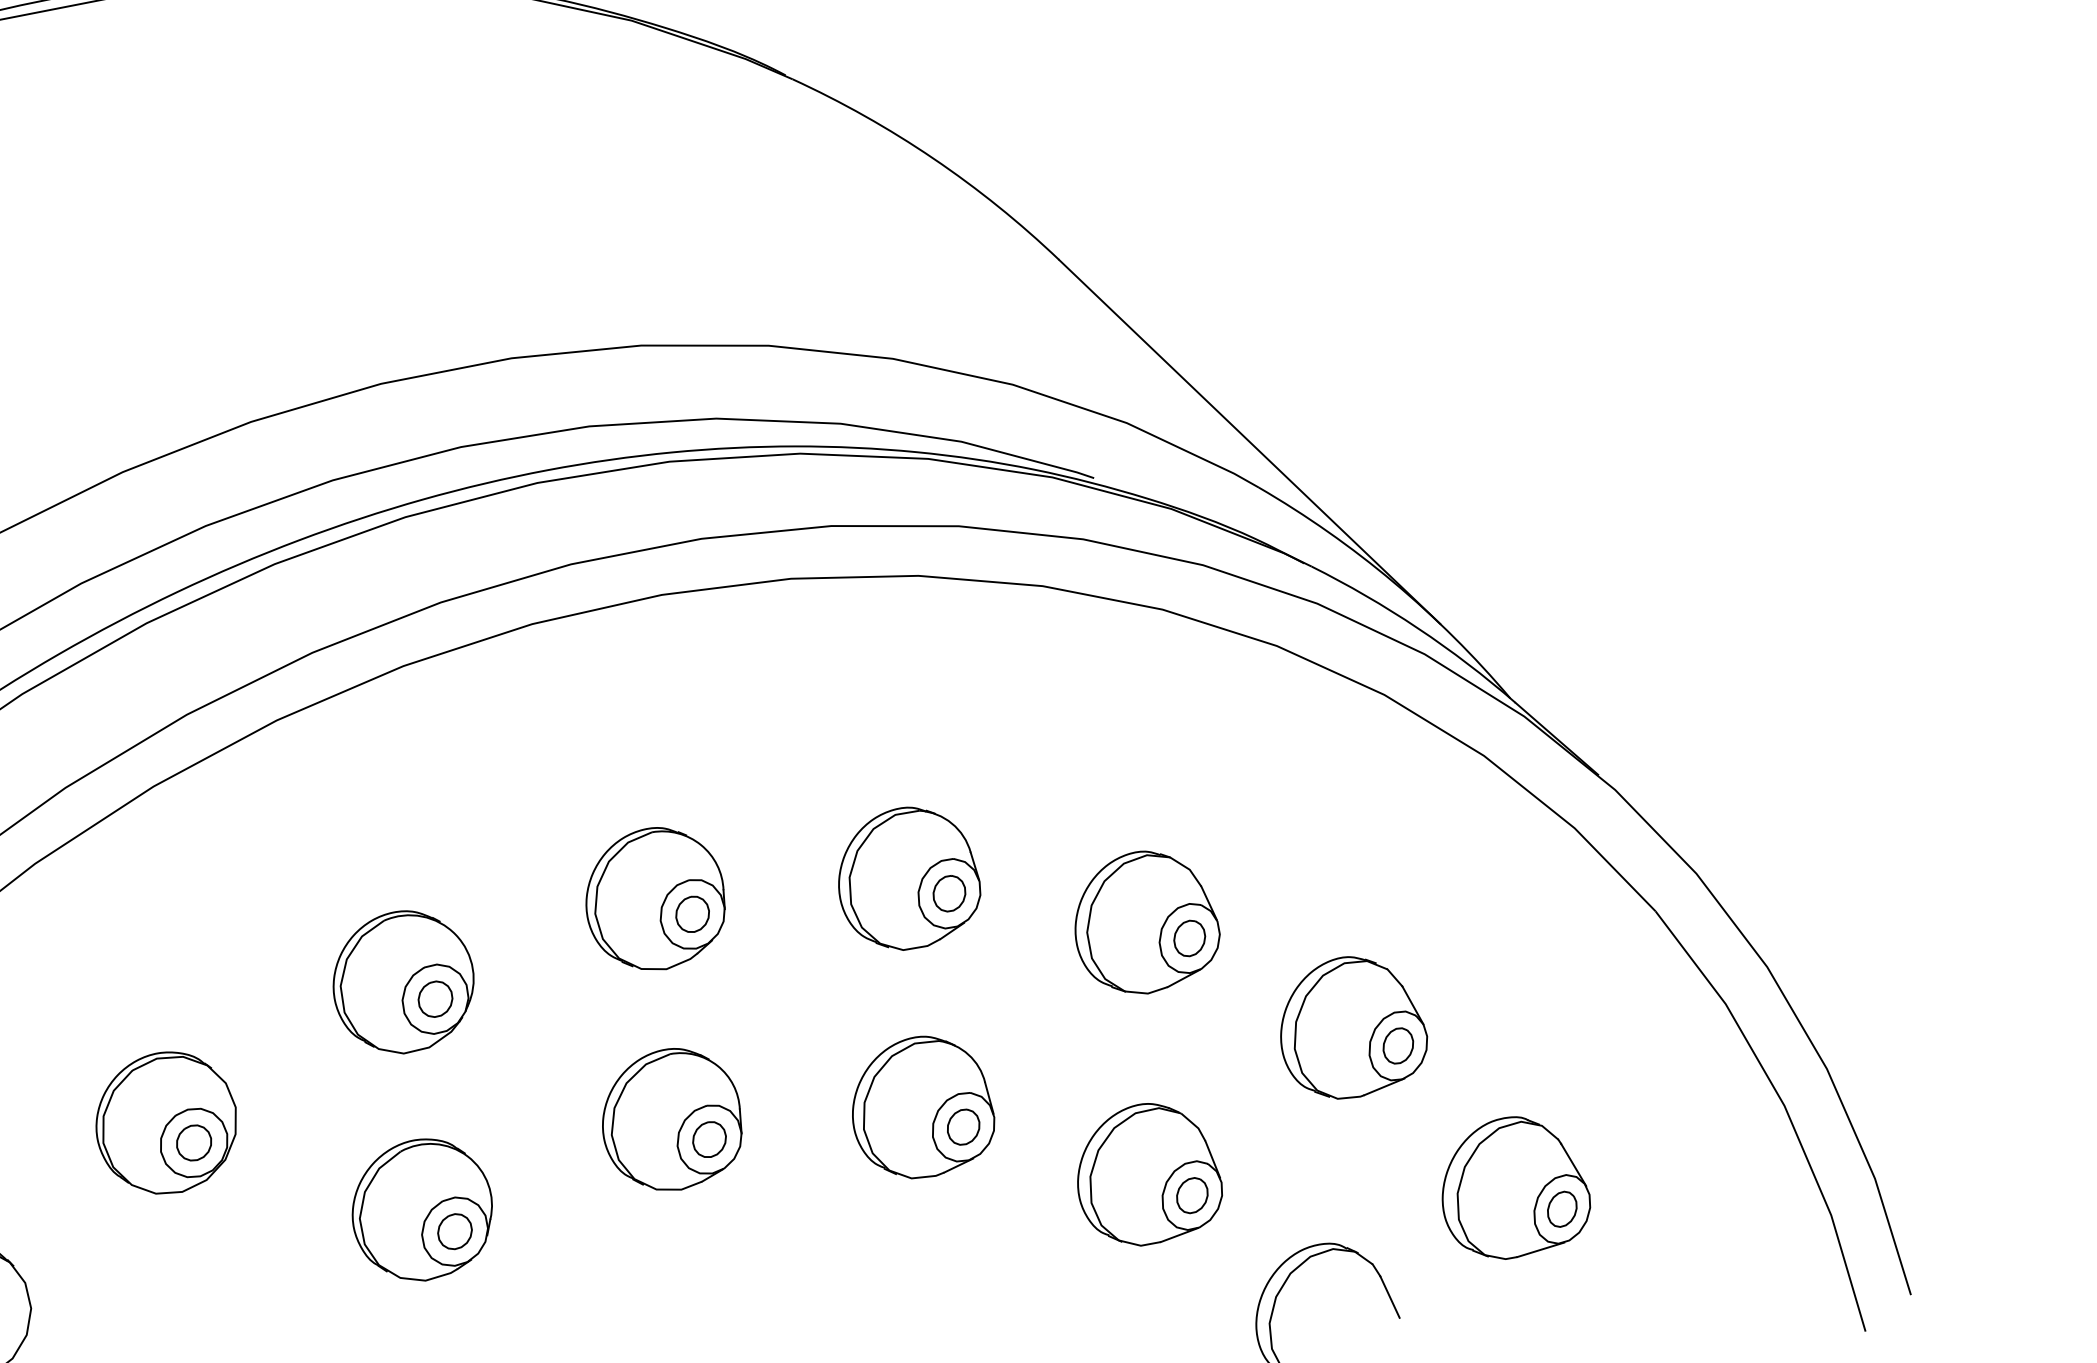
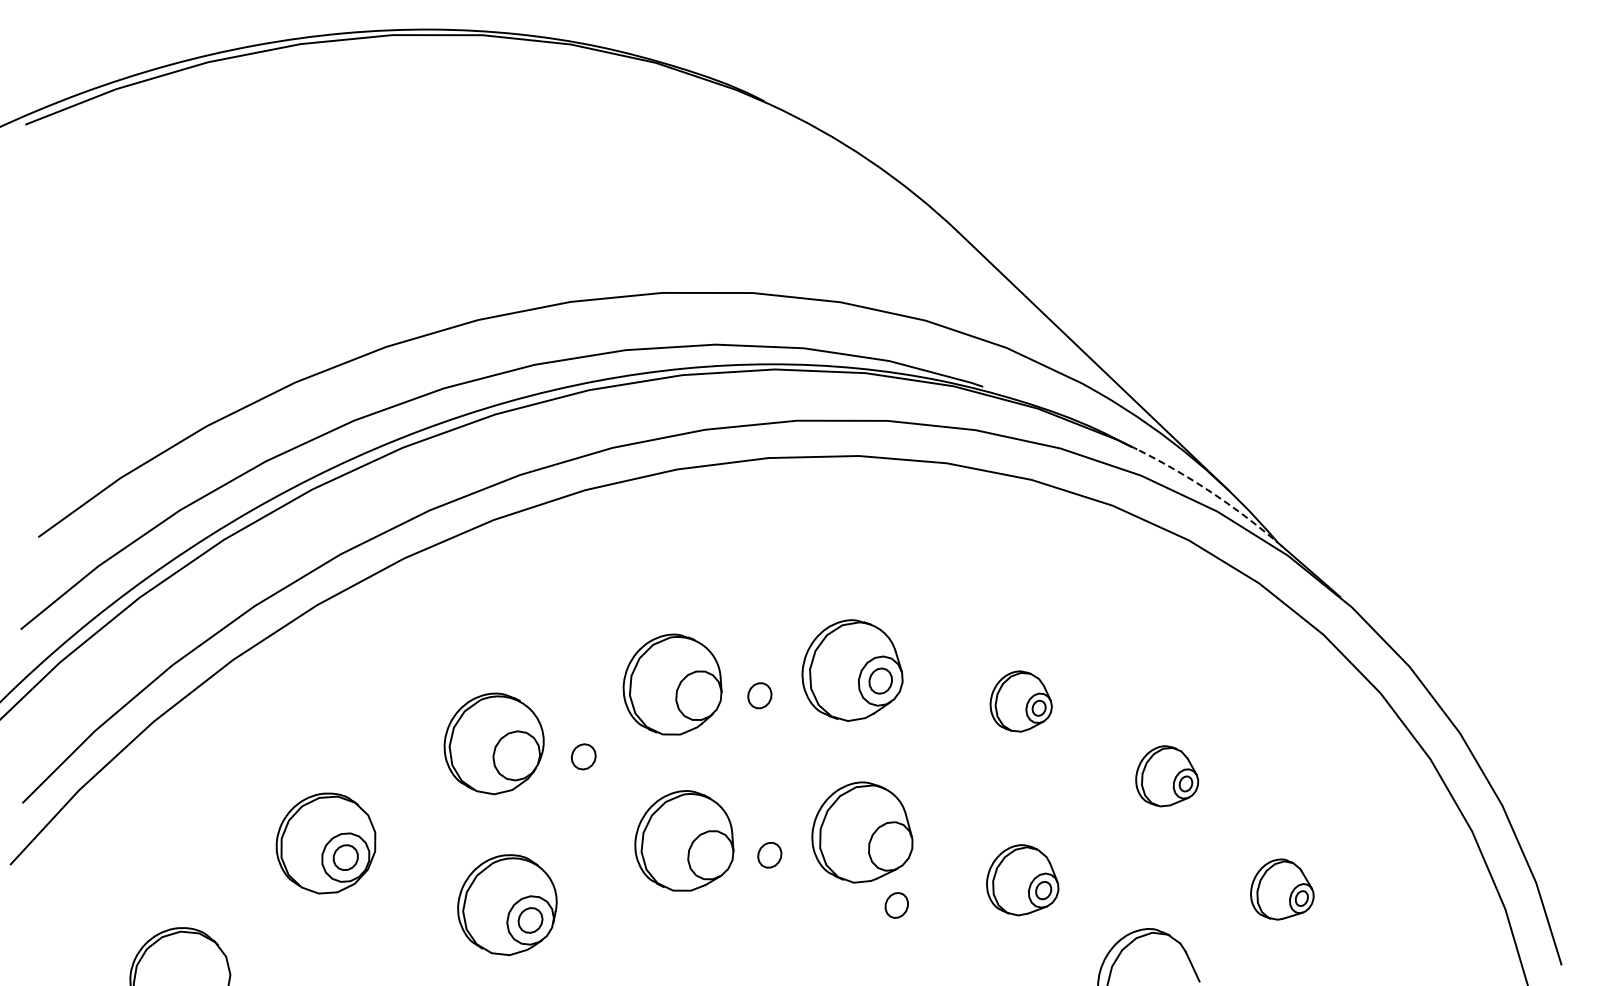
arc: (1417, 628) -> (1212, 493), solid -> dashed
part: (692, 914) -> (759, 695), moved
part: (1148, 922) -> (1021, 701), size x0.6
part: (435, 998) -> (583, 756), moved
part: (1352, 1028) -> (1166, 776), size x0.6
part: (963, 1127) -> (896, 905), moved
part: (709, 1139) -> (769, 855), moved
part: (1149, 1175) -> (1022, 880), size x0.7
part: (1516, 1187) -> (1282, 889), size x0.6

